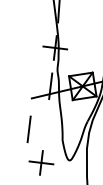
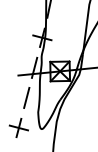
line: (28, 128) -> (26, 97), moved

